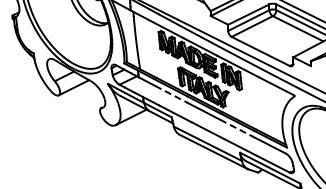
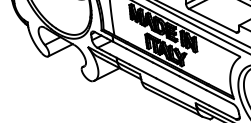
line: (171, 94) -> (139, 55), dashed -> solid
line: (236, 128) -> (192, 83), dashed -> solid

